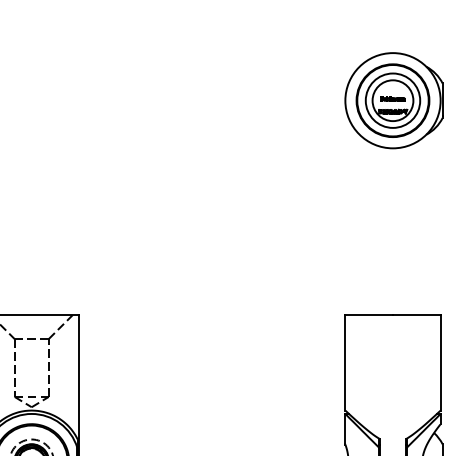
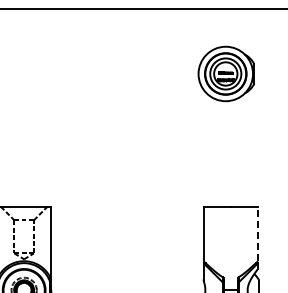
part: (392, 99) -> (225, 73), moved
line: (441, 362) -> (258, 233), solid -> dashed

